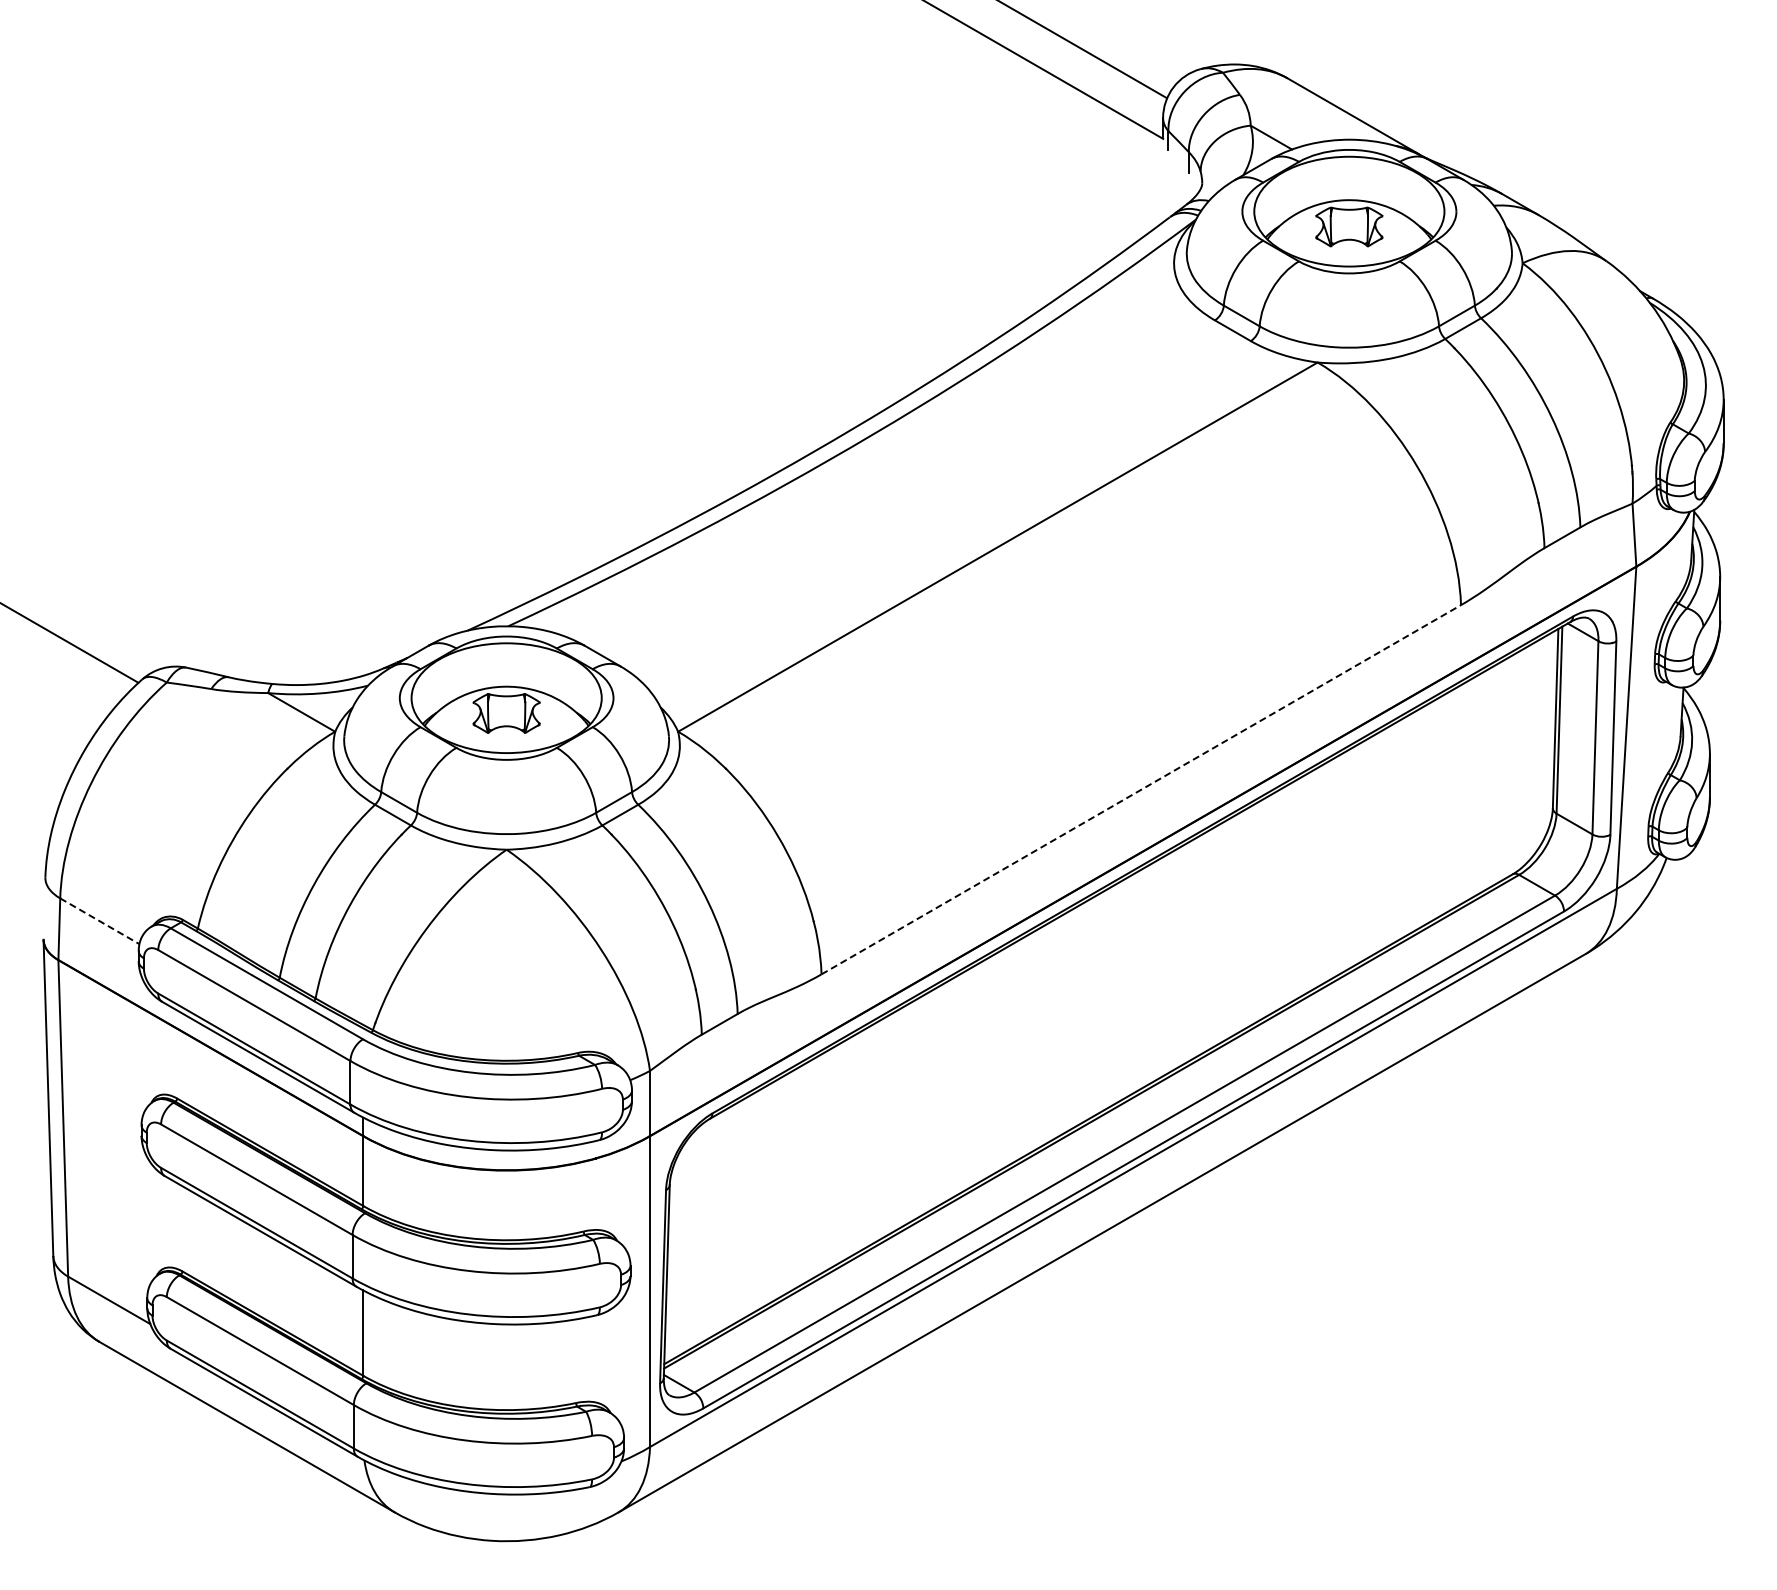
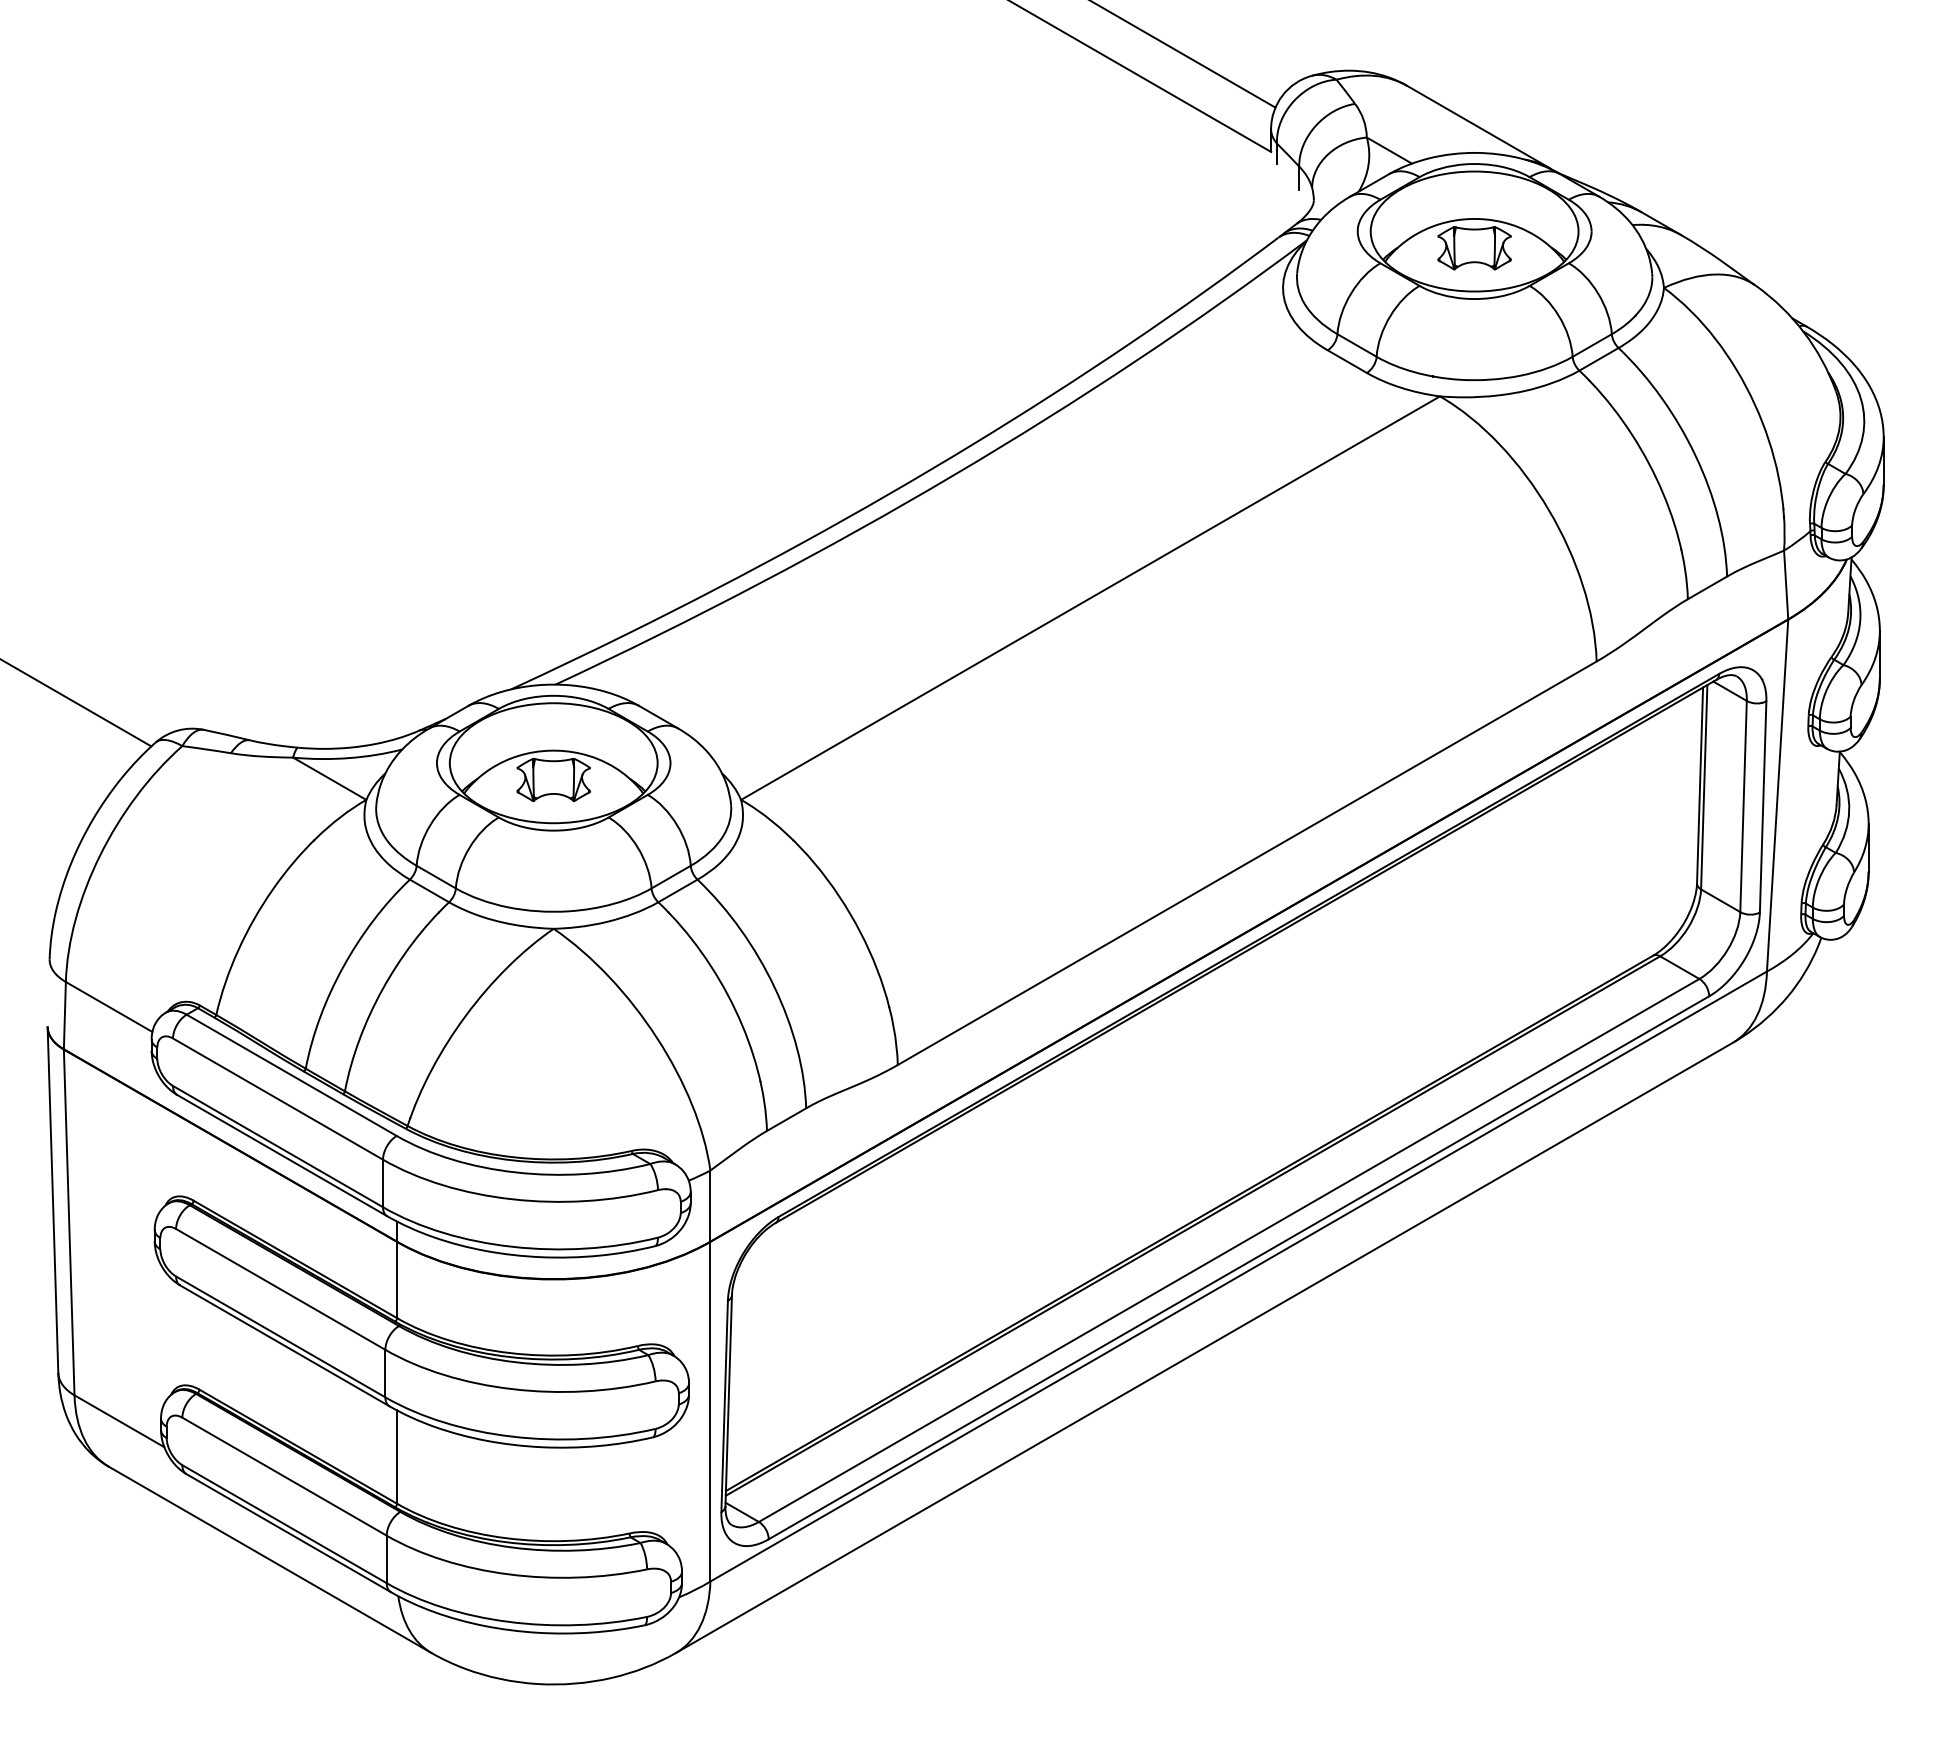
line: (1141, 789) -> (1247, 862), dashed -> solid
line: (99, 921) -> (108, 1007), dashed -> solid

